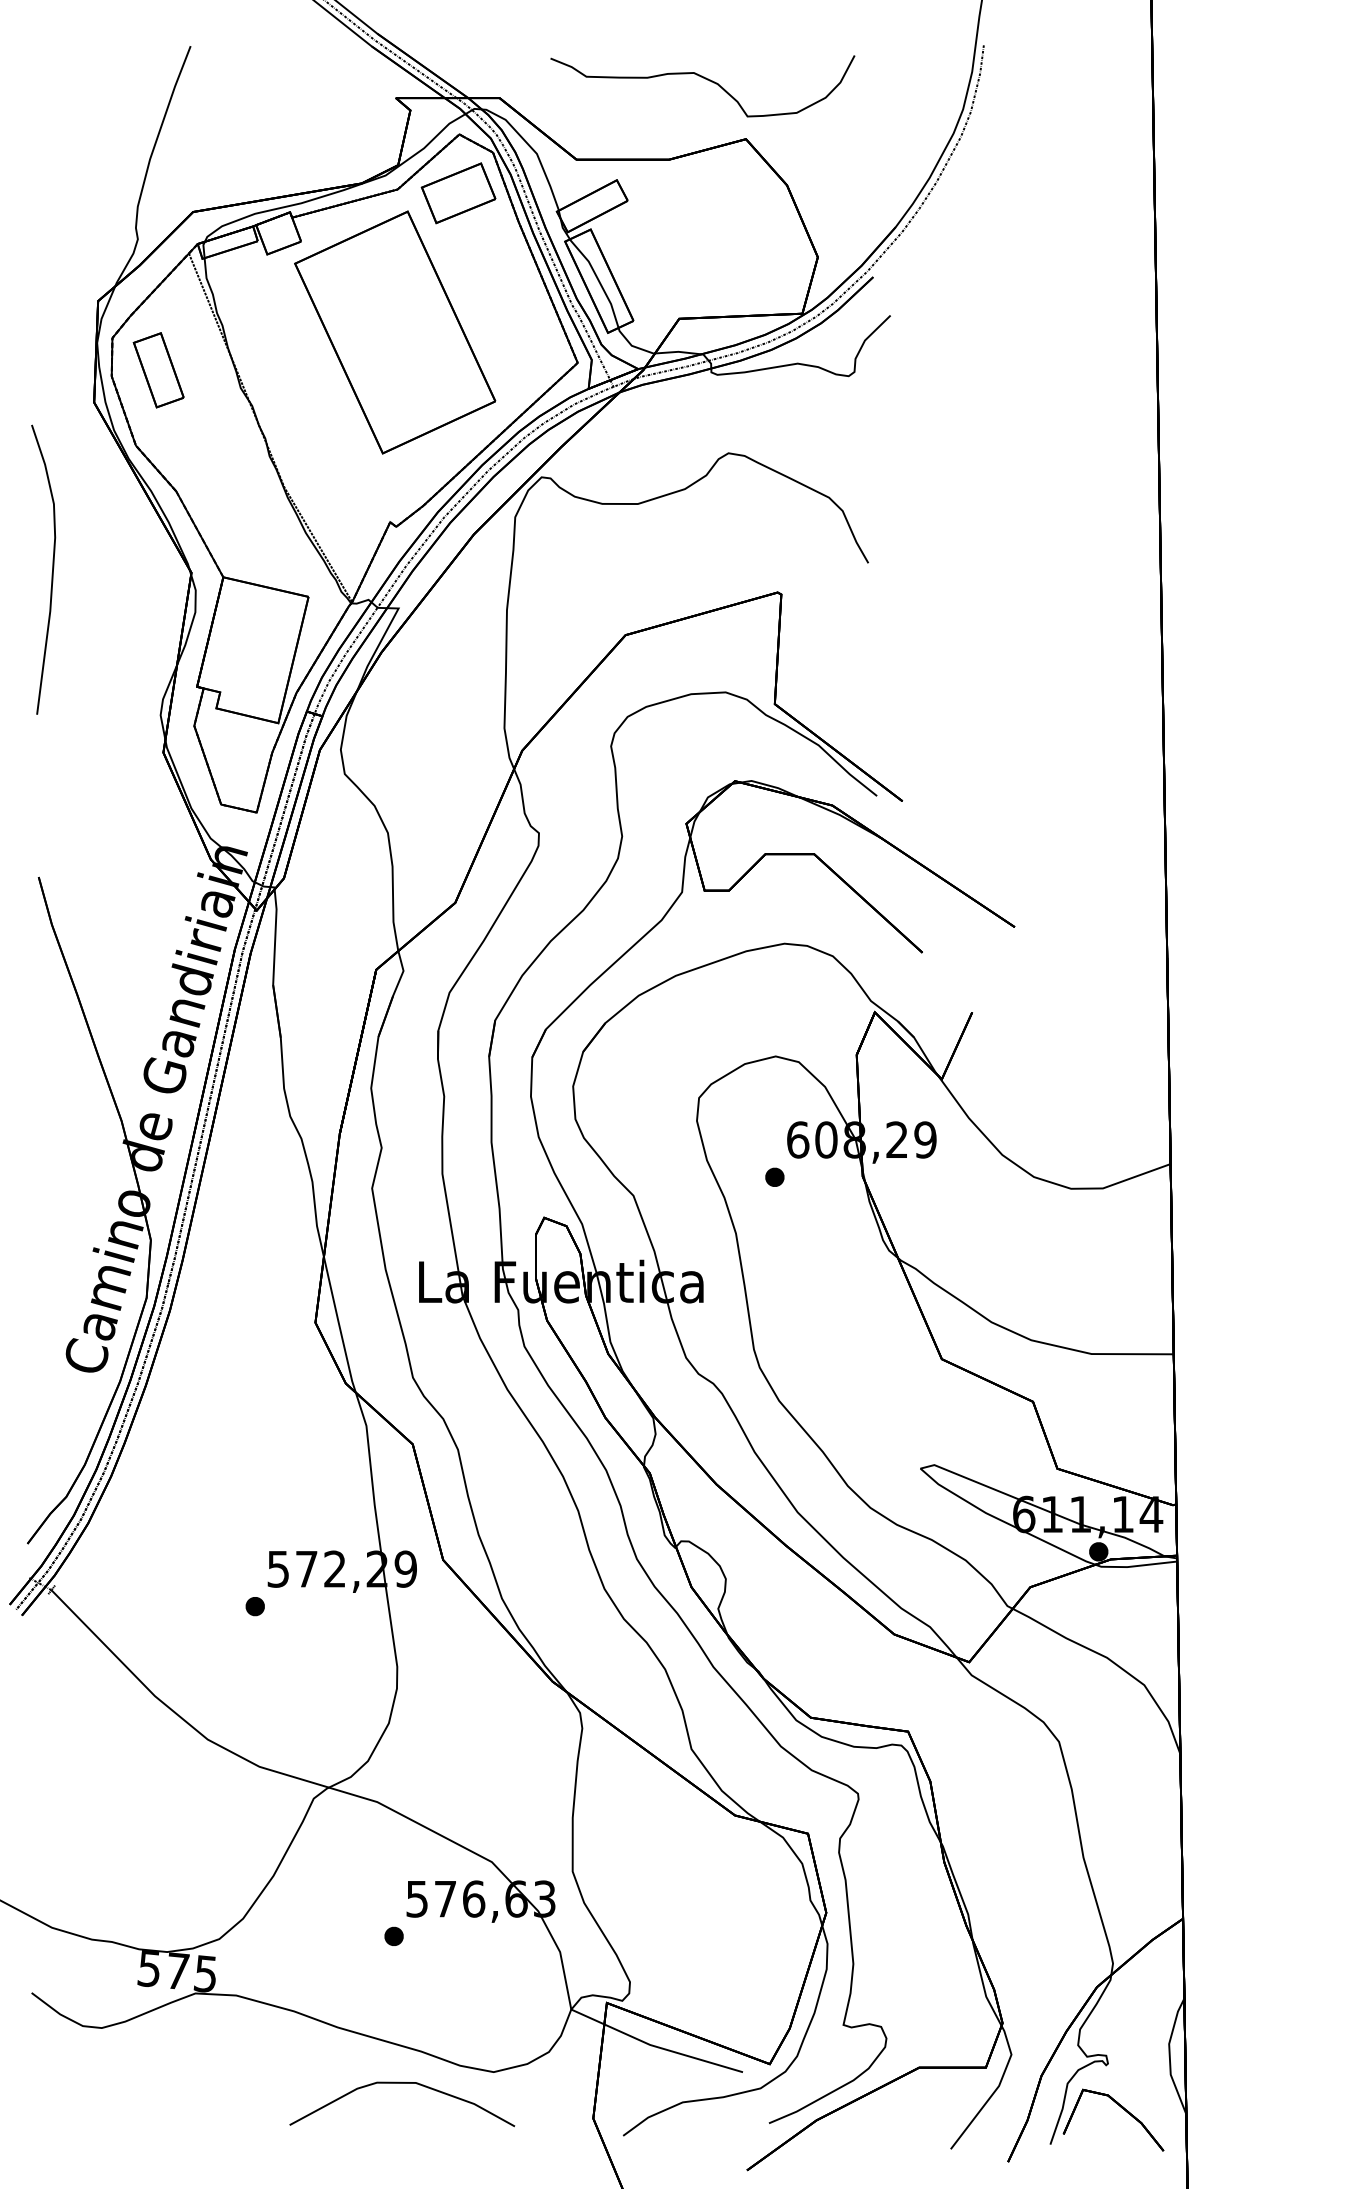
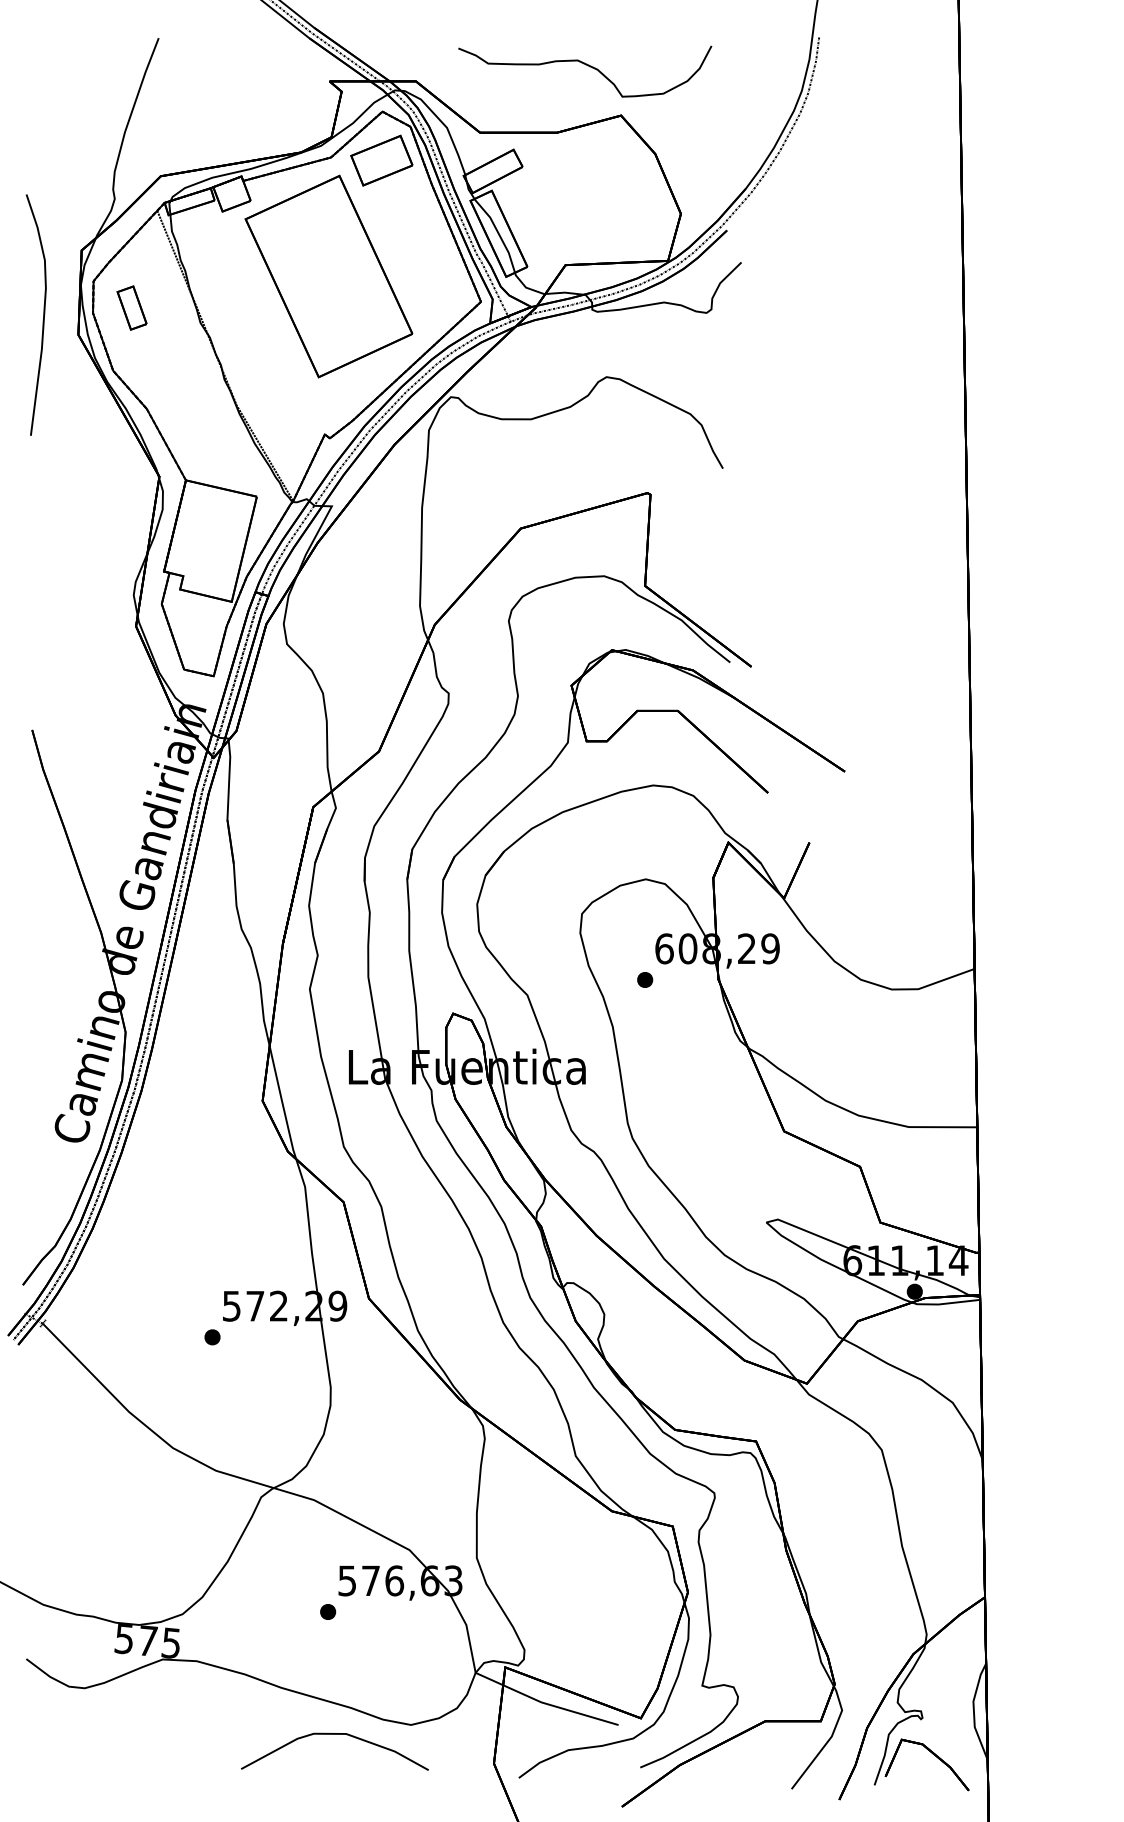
part: (158, 370) -> (131, 308), size x0.7
curve: (51, 573) -> (42, 318), moved

